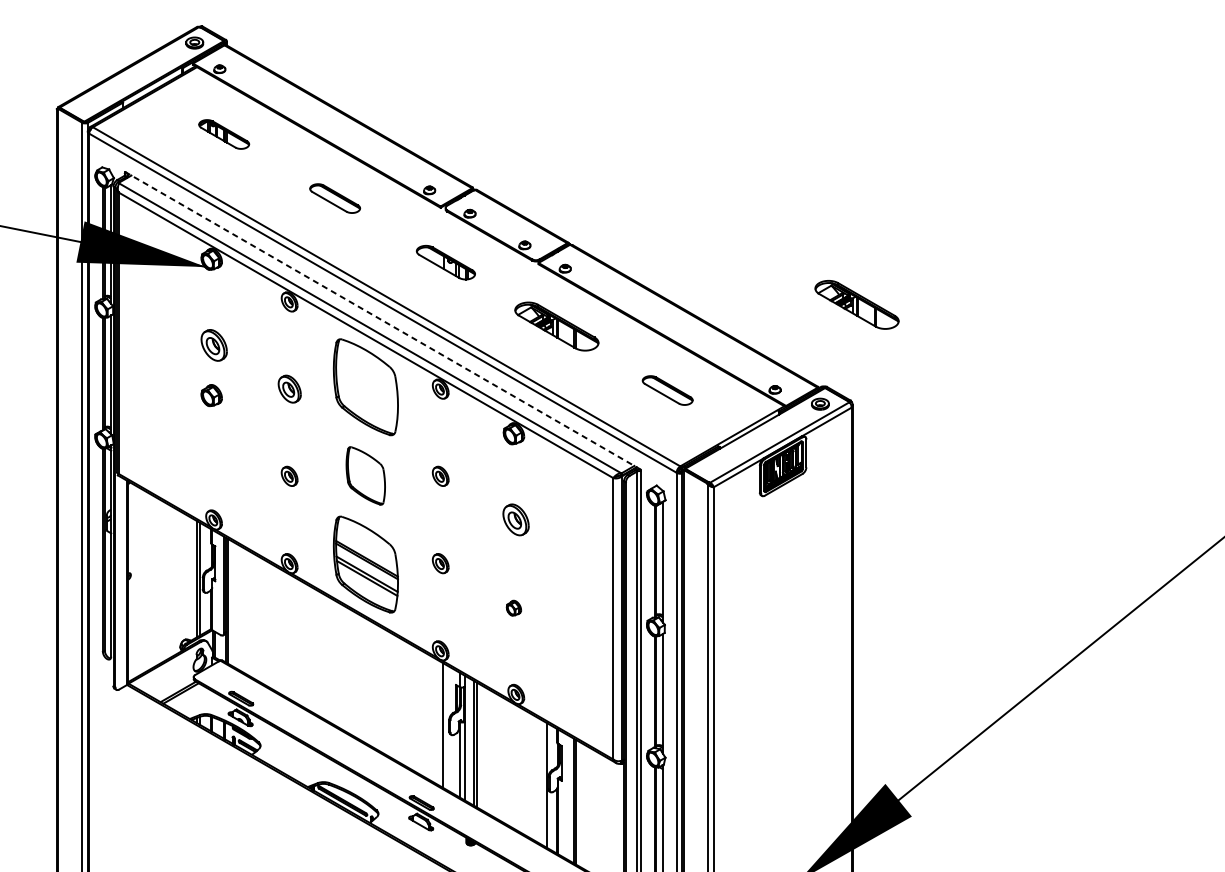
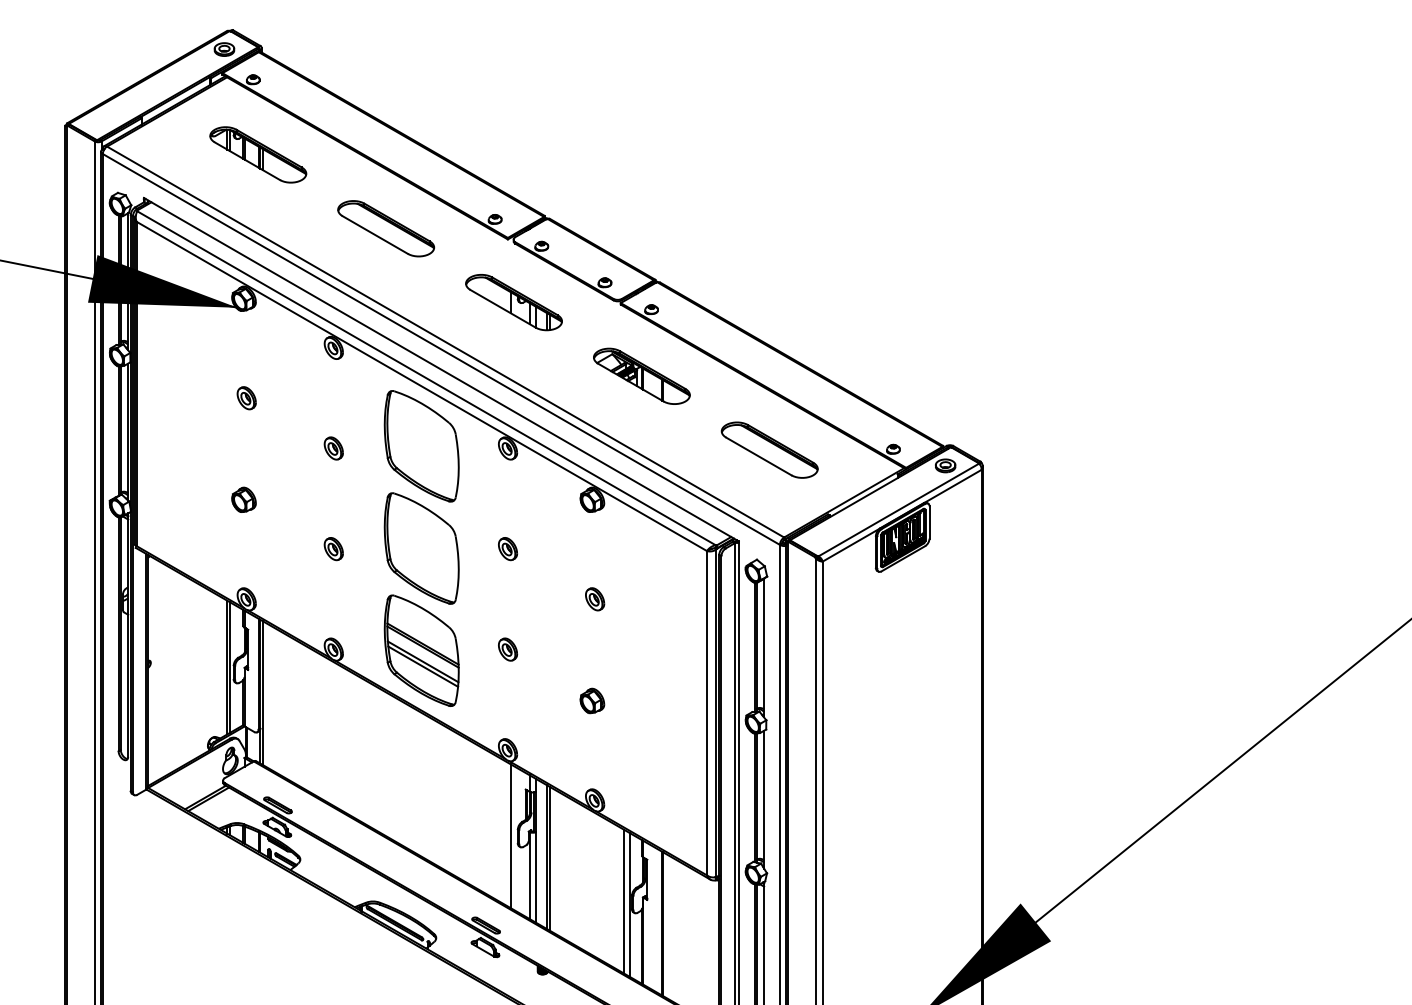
part: (224, 134) -> (258, 154), size x1.67
part: (335, 198) -> (386, 228), size x1.67
part: (445, 262) -> (513, 302), size x1.43
part: (856, 304) -> (987, 350), removed
line: (382, 320) -> (440, 369), dashed -> solid
part: (213, 345) -> (246, 398), size x0.62
part: (289, 389) -> (333, 448), size x0.71
part: (667, 390) -> (769, 449), size x1.67
part: (211, 395) -> (243, 499), moved
part: (365, 475) -> (421, 548), size x1.67
part: (516, 520) -> (595, 599), size x0.62
part: (514, 607) -> (592, 700), size x1.43
line: (541, 782) -> (624, 901), added

